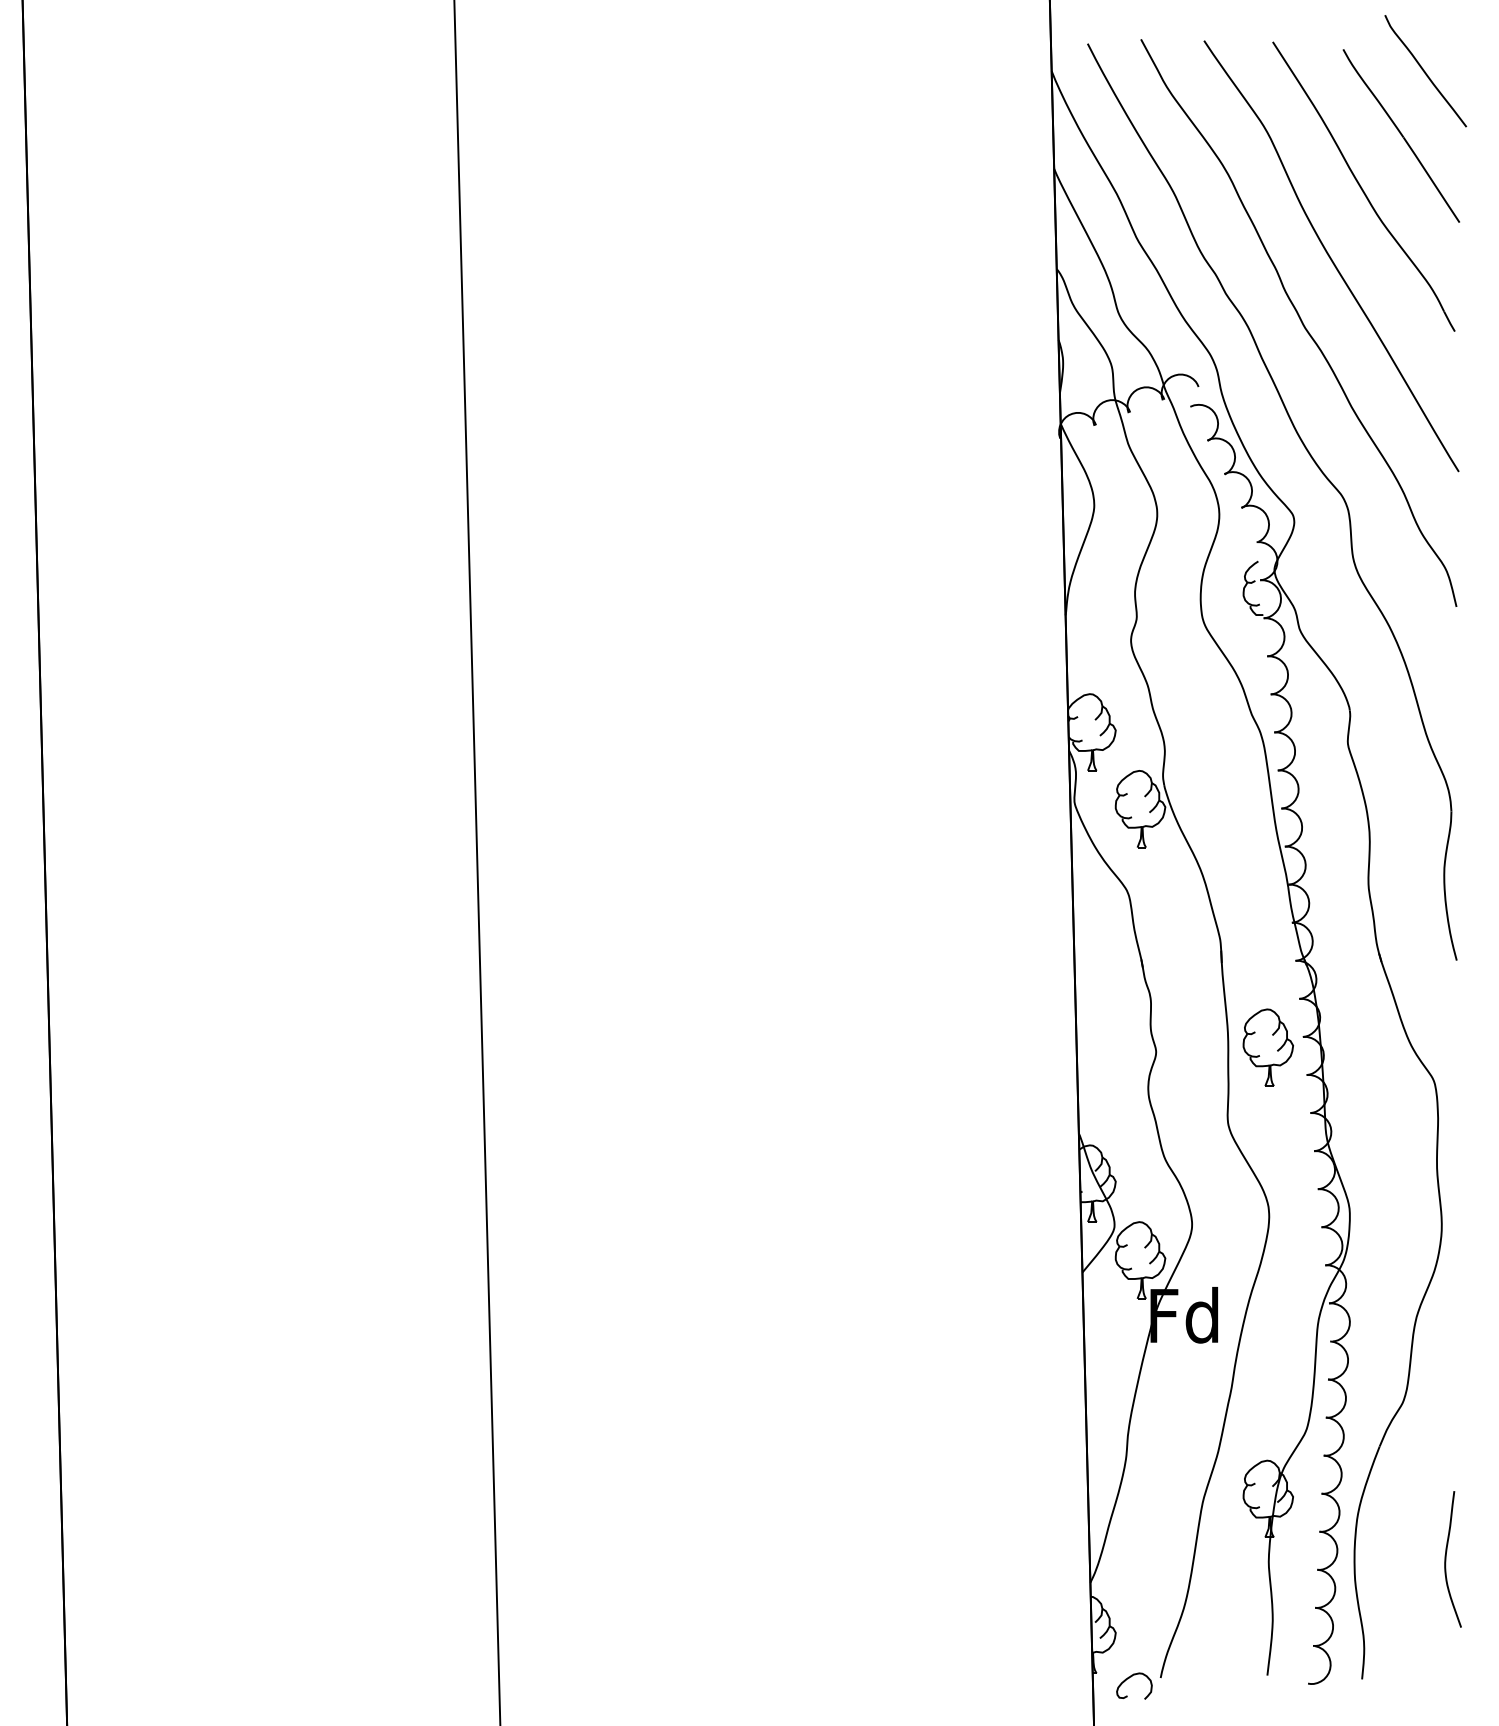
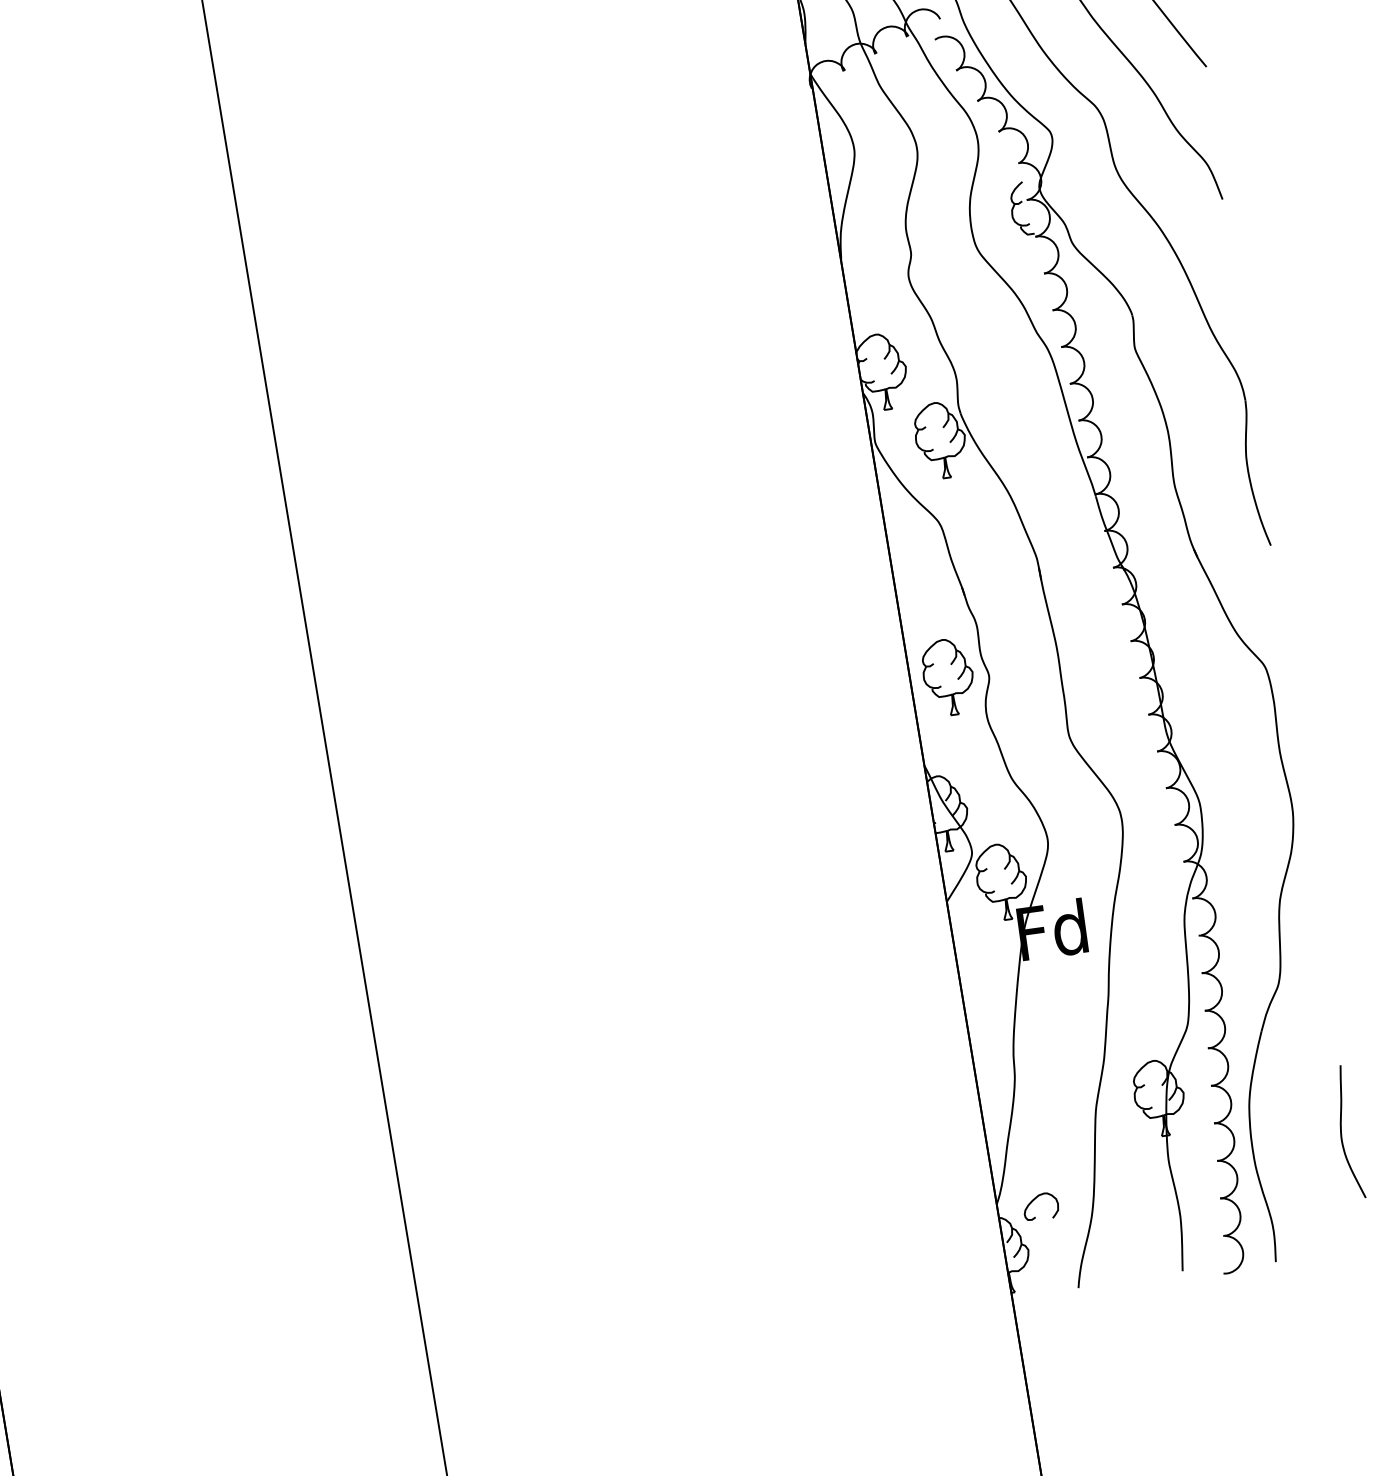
part: (1267, 1047) -> (947, 677), moved
curve: (1128, 1679) -> (1034, 1200), moved

